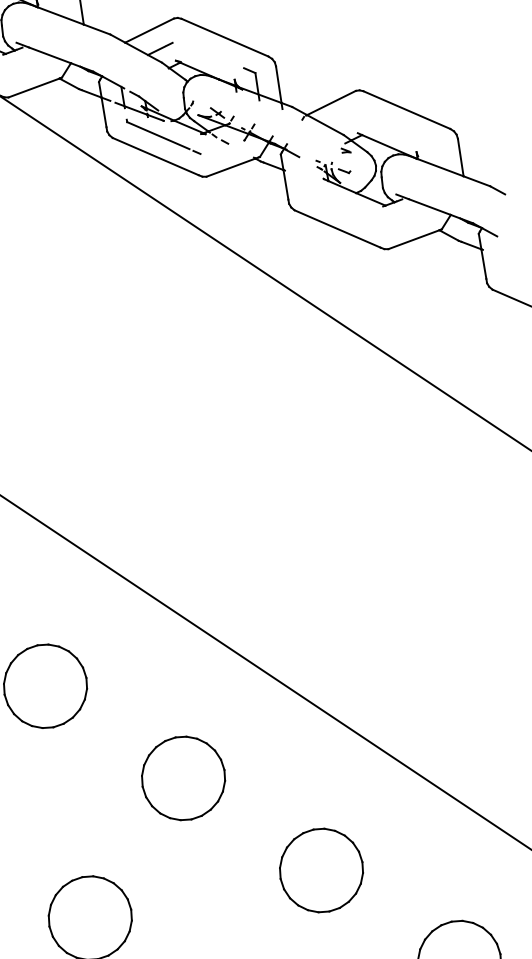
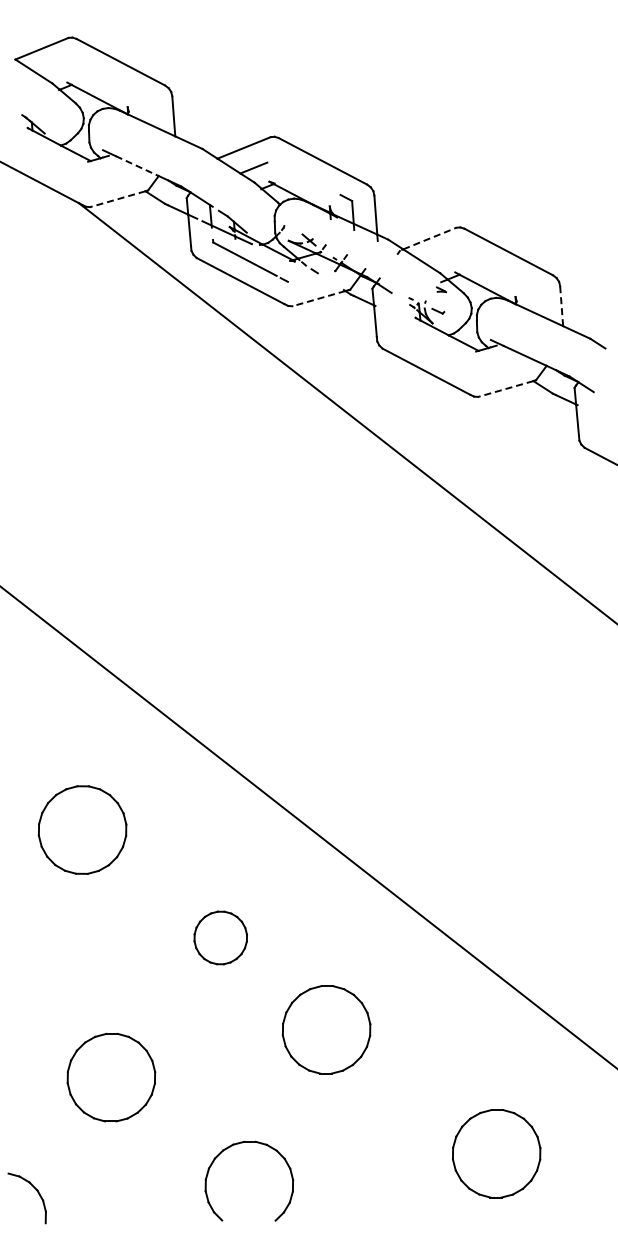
line: (50, 55) -> (137, 166), solid -> dashed
line: (33, 88) -> (117, 199), solid -> dashed
line: (331, 102) -> (429, 238), solid -> dashed
line: (460, 157) -> (561, 306), solid -> dashed
line: (230, 167) -> (318, 298), solid -> dashed
line: (413, 240) -> (505, 389), solid -> dashed
part: (183, 777) -> (220, 937), size x0.6
part: (321, 870) -> (326, 1029), moved

